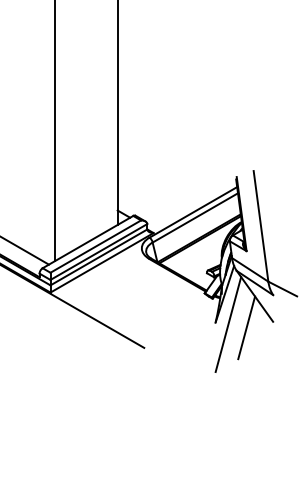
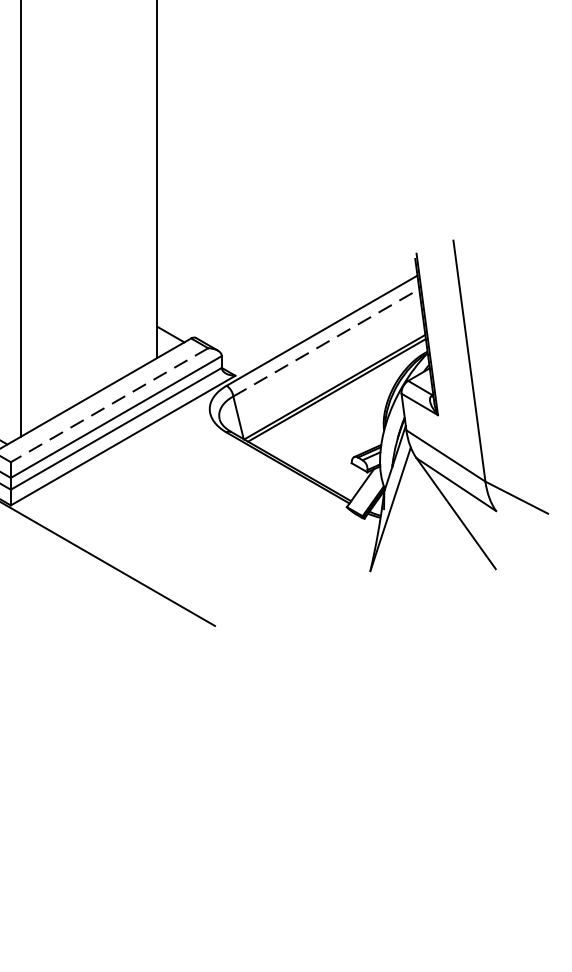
line: (195, 217) -> (326, 341), solid -> dashed
line: (95, 246) -> (108, 405), solid -> dashed
line: (228, 324) -> (398, 574), removed
line: (246, 327) -> (437, 581), removed

